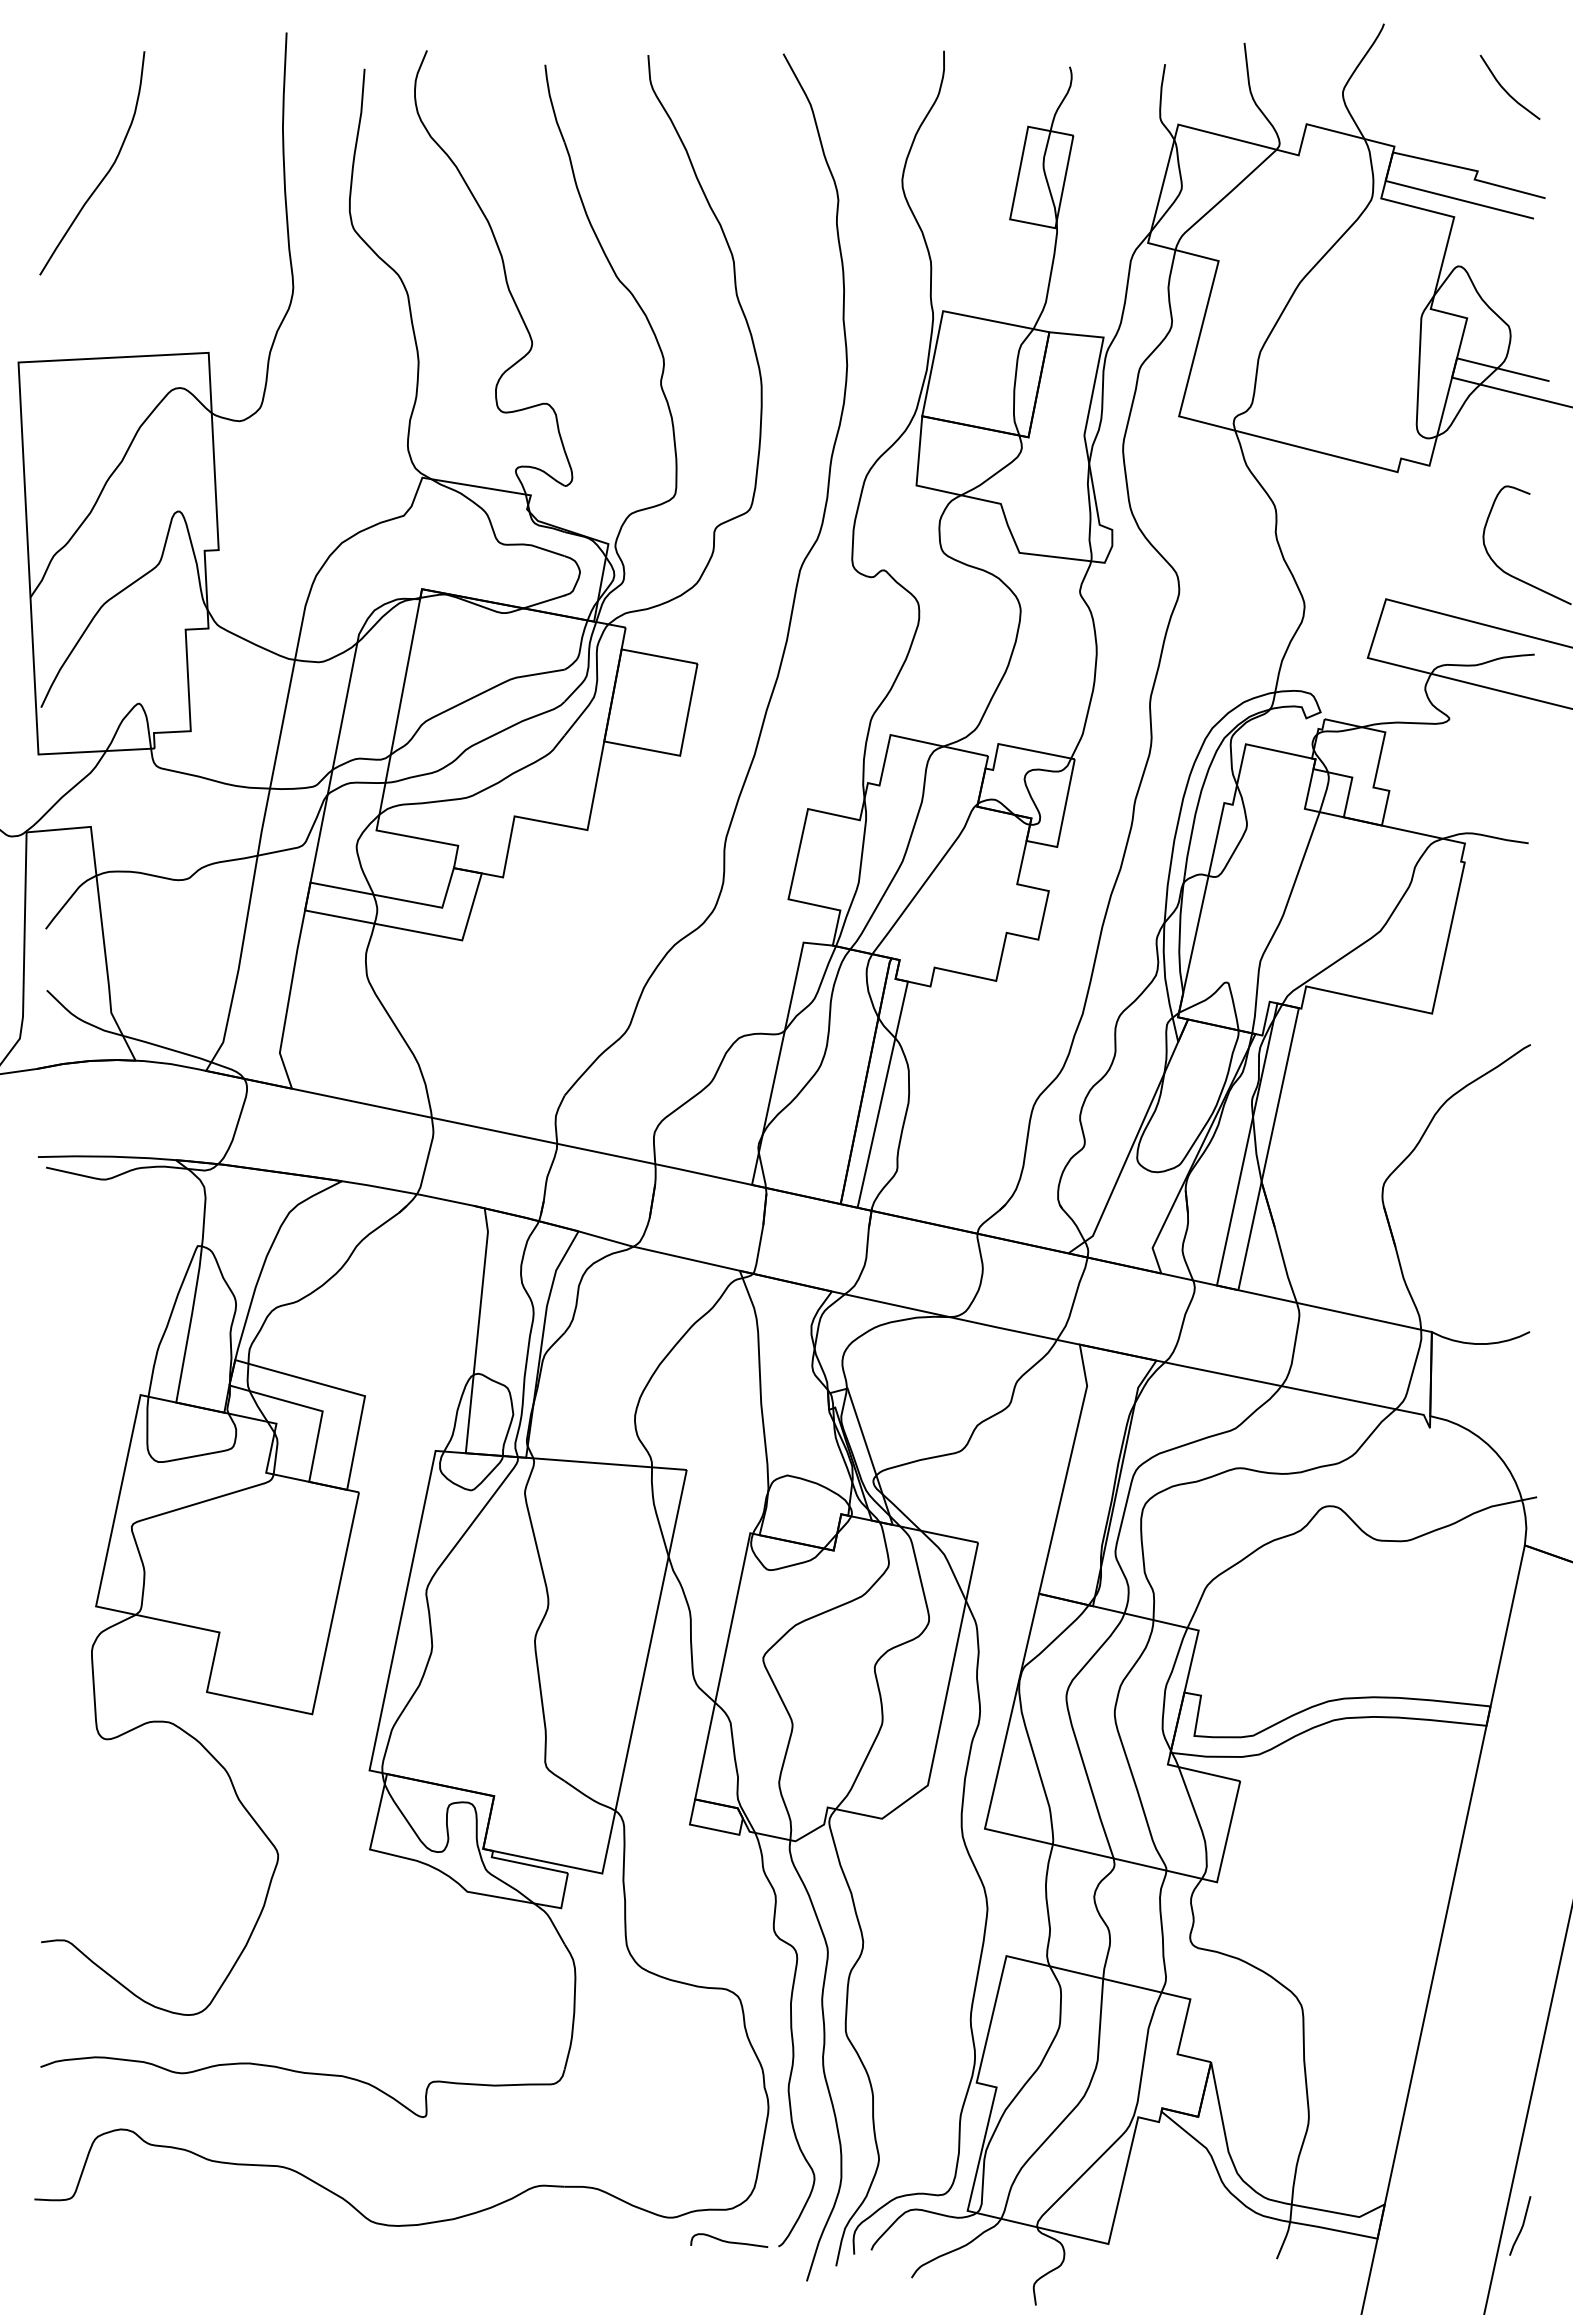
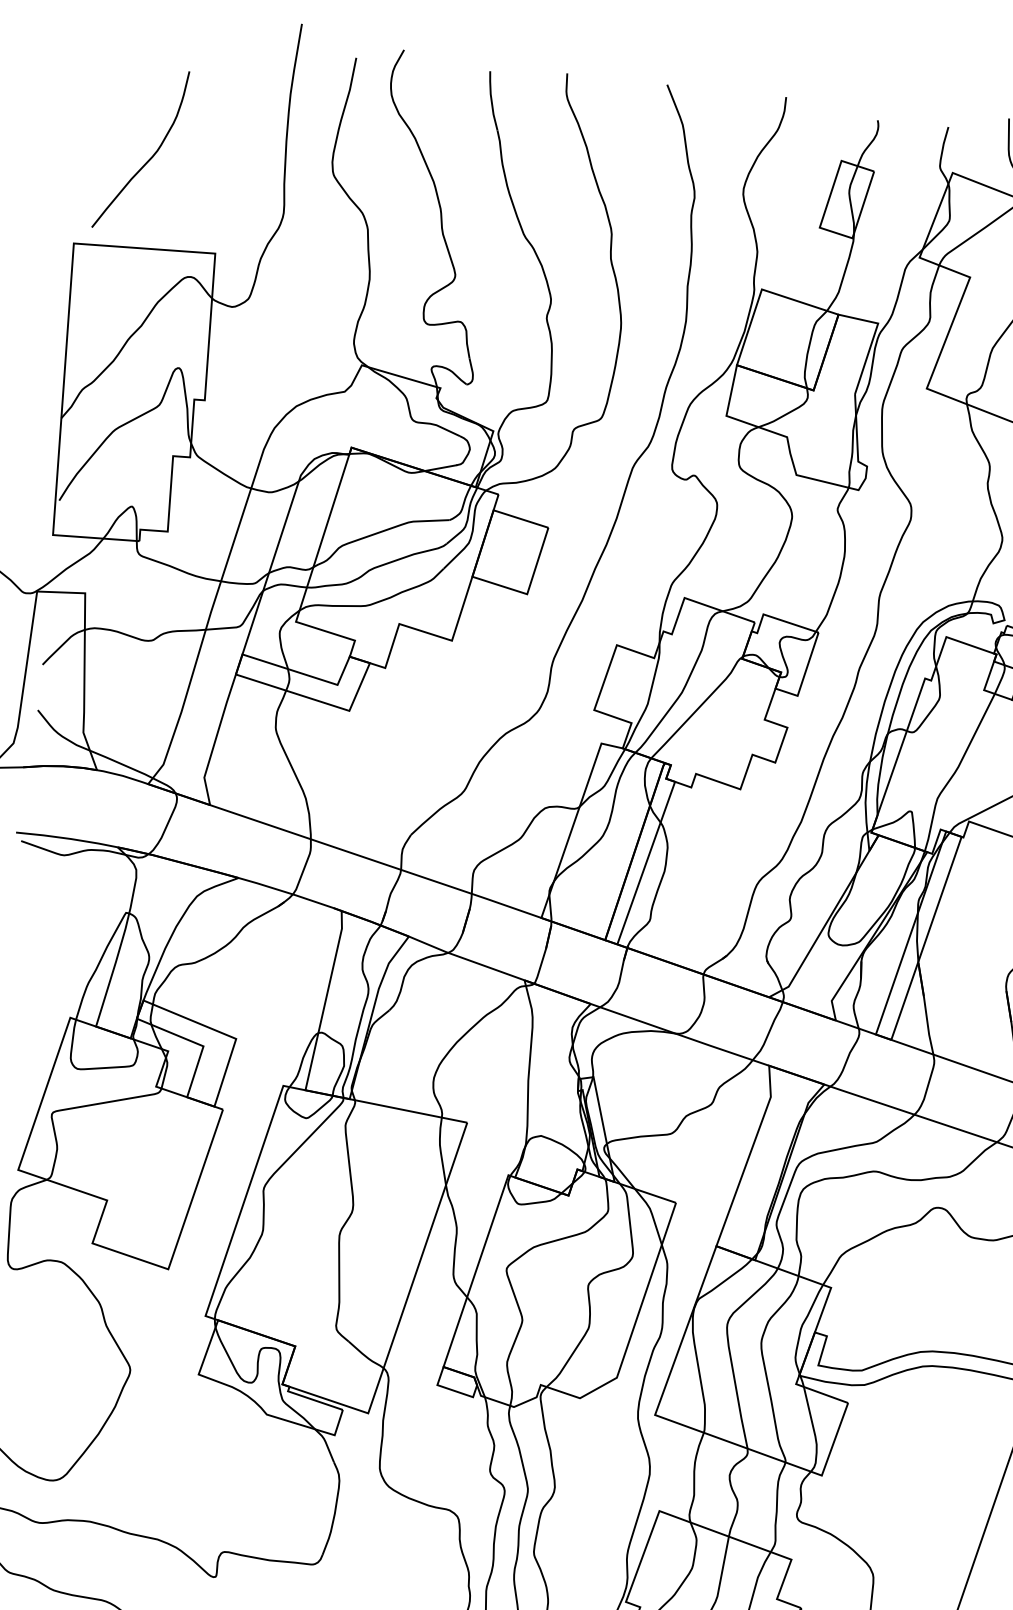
curve: (104, 175) -> (148, 159), moved

